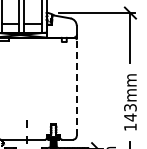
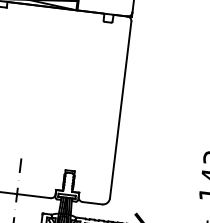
line: (76, 88) -> (120, 110), dashed -> solid

